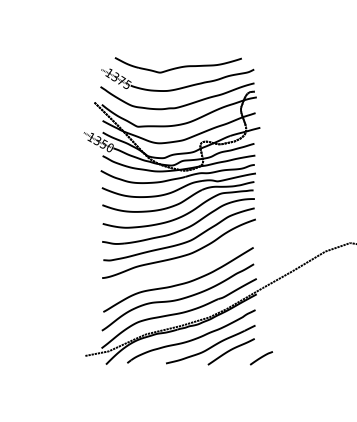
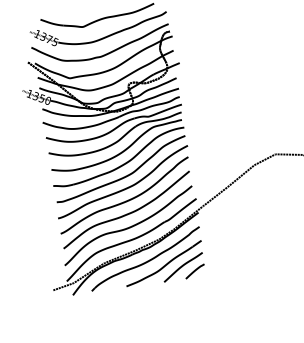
curve: (178, 269) -> (125, 200), added
line: (260, 358) -> (194, 271), moved

